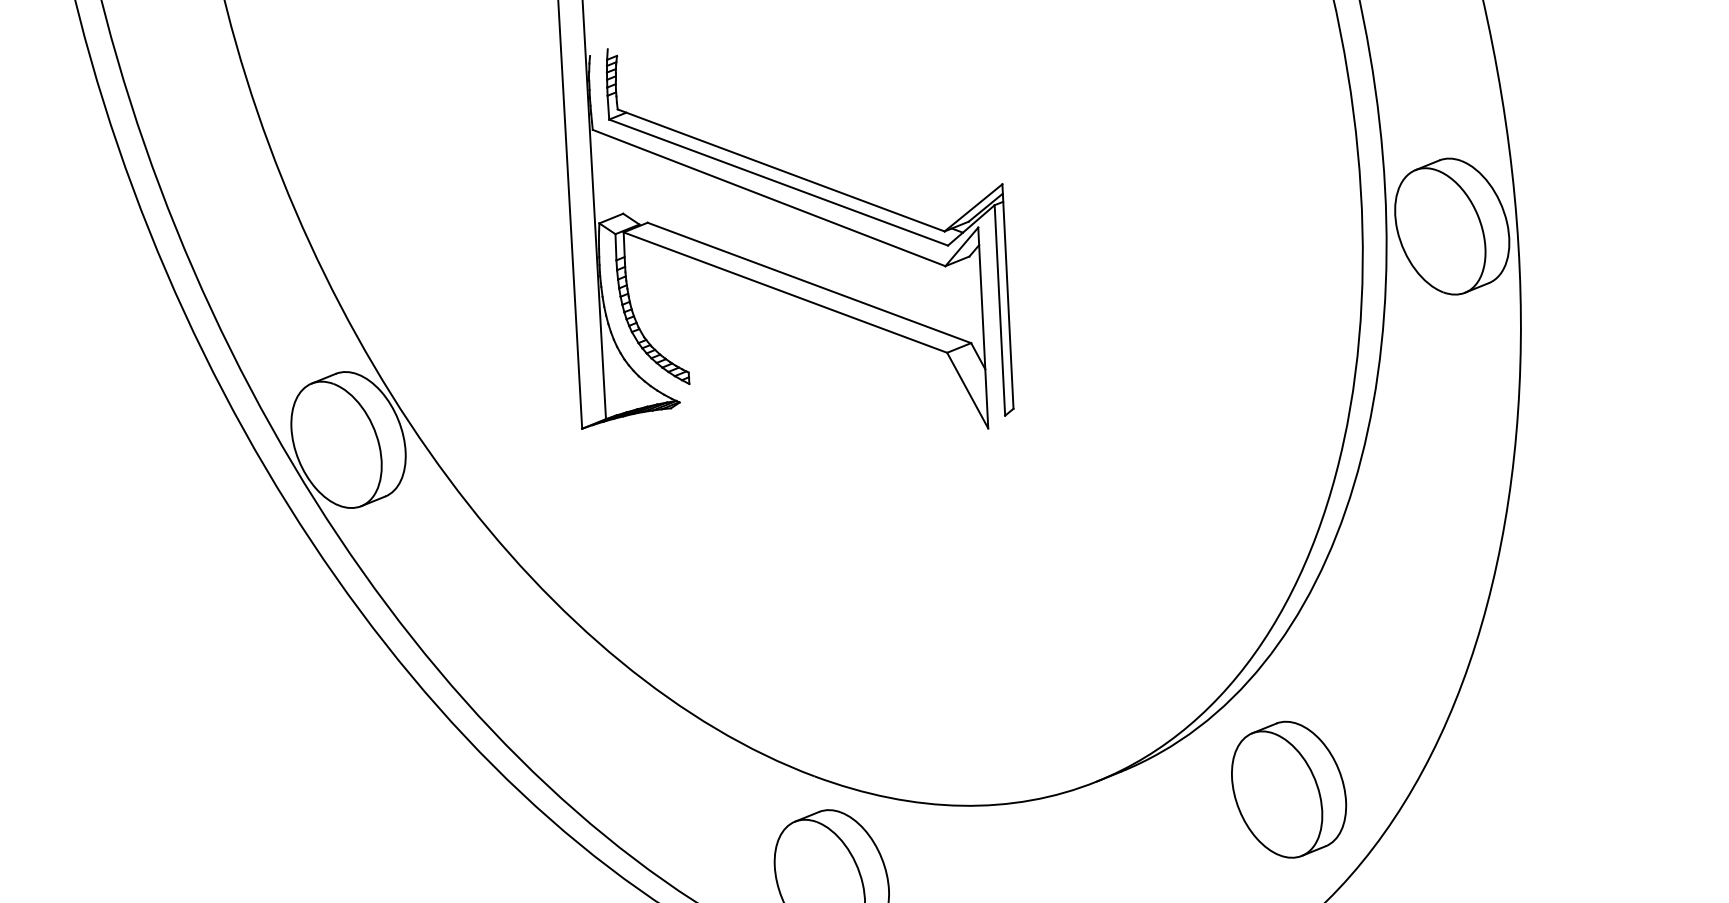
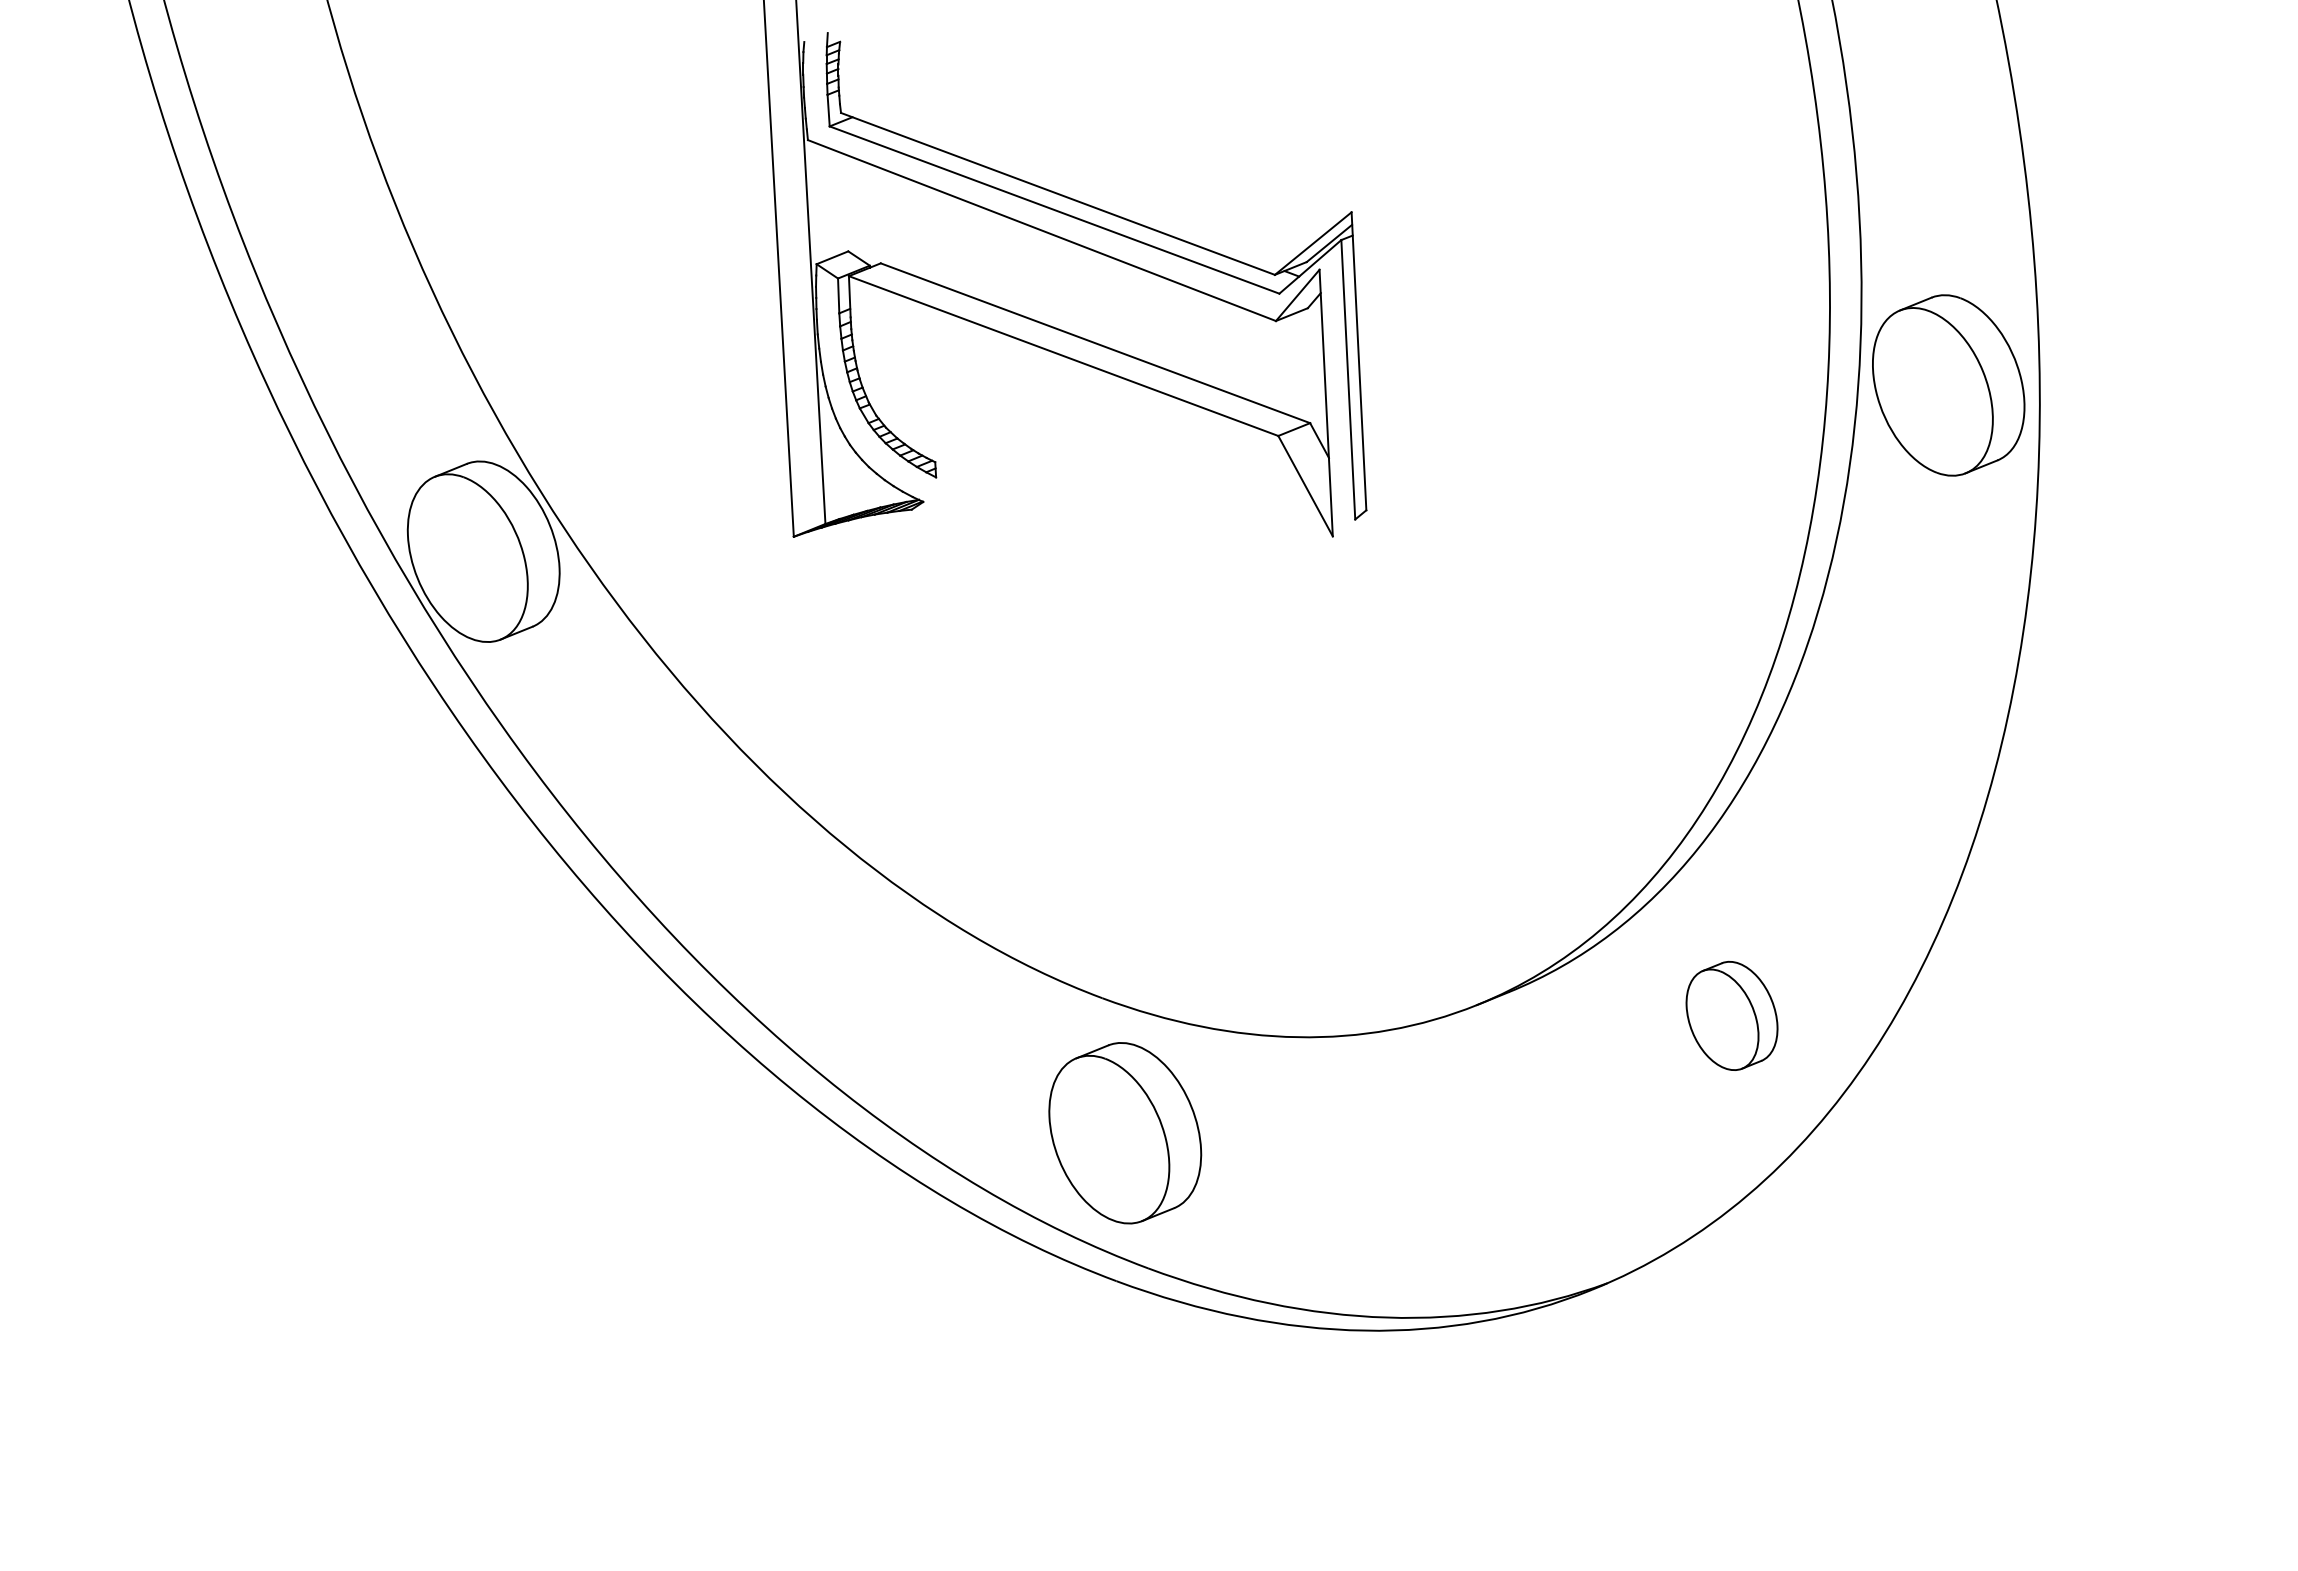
part: (1452, 226) -> (1948, 385), moved
part: (1288, 789) -> (1731, 1015), size x0.6

